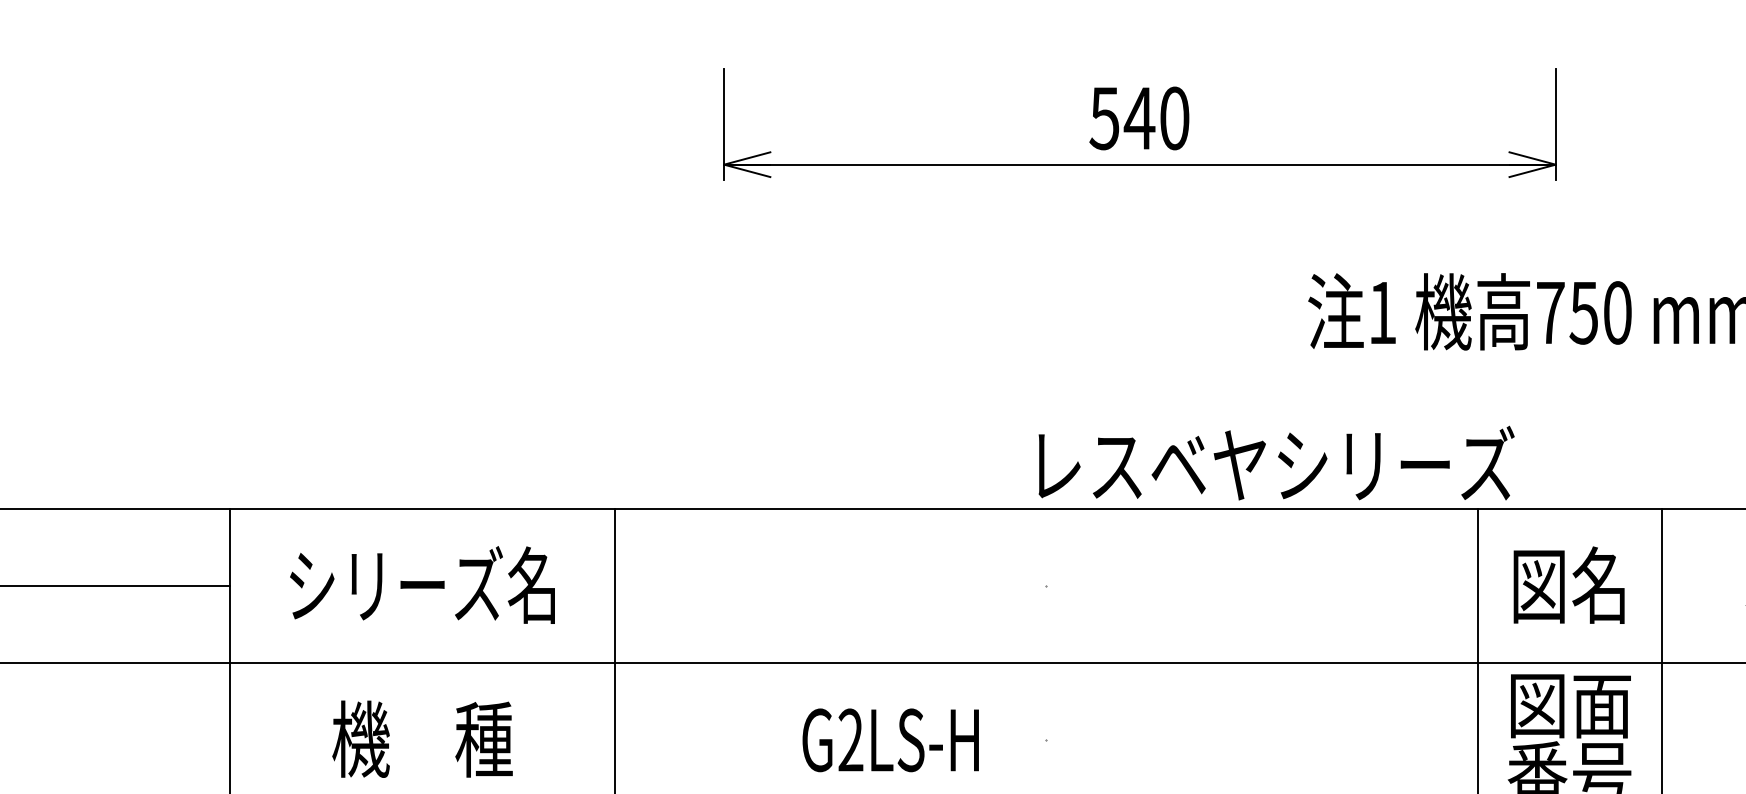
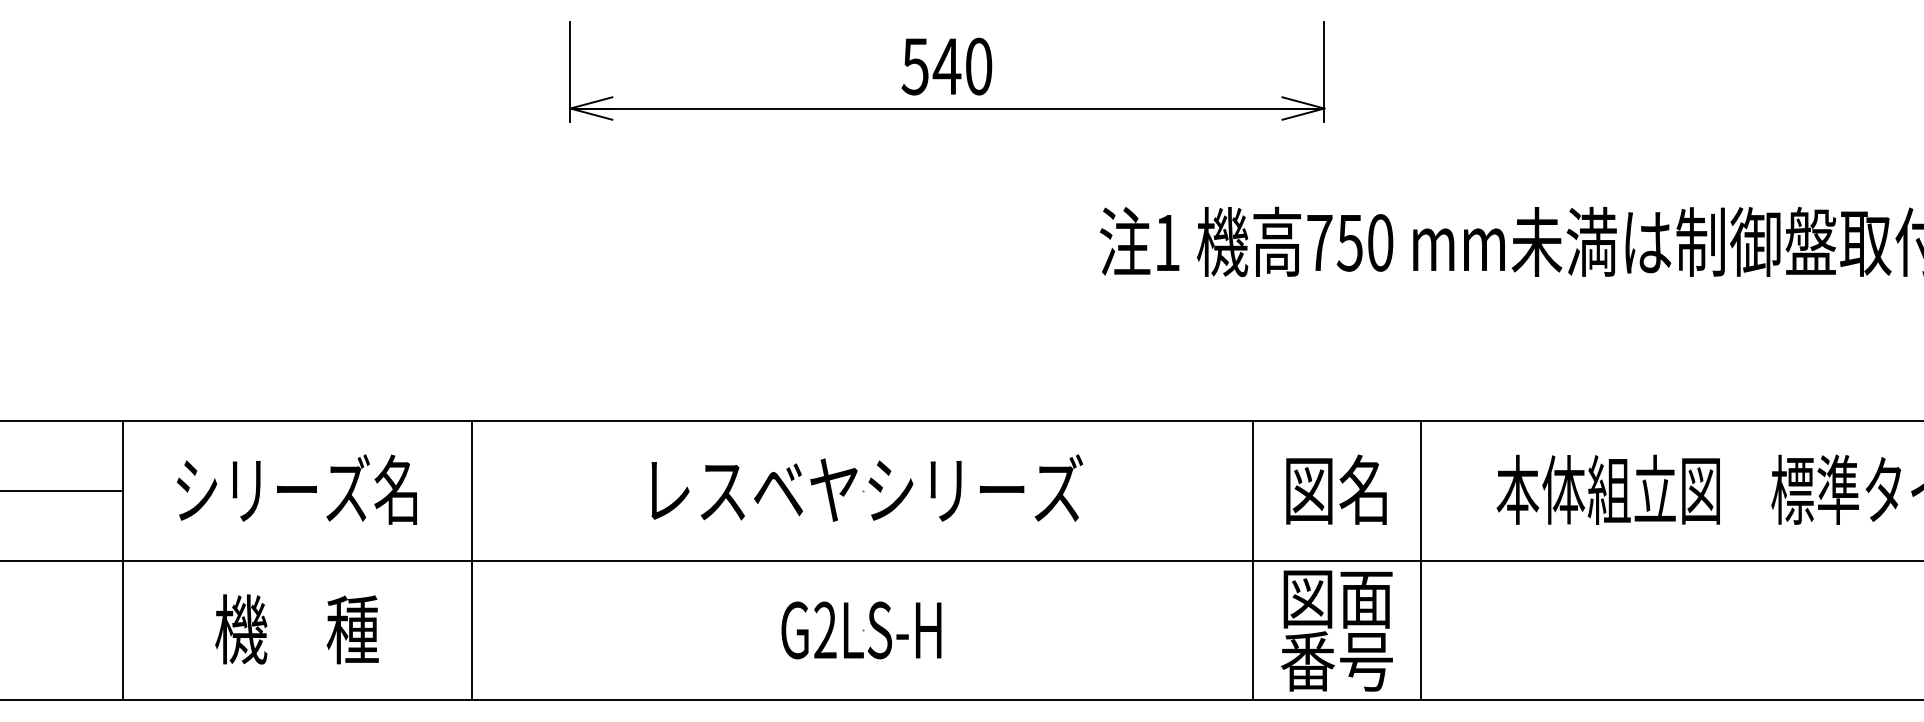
text: (1276, 462) -> (867, 487), moved
text: (890, 740) -> (861, 630), moved

